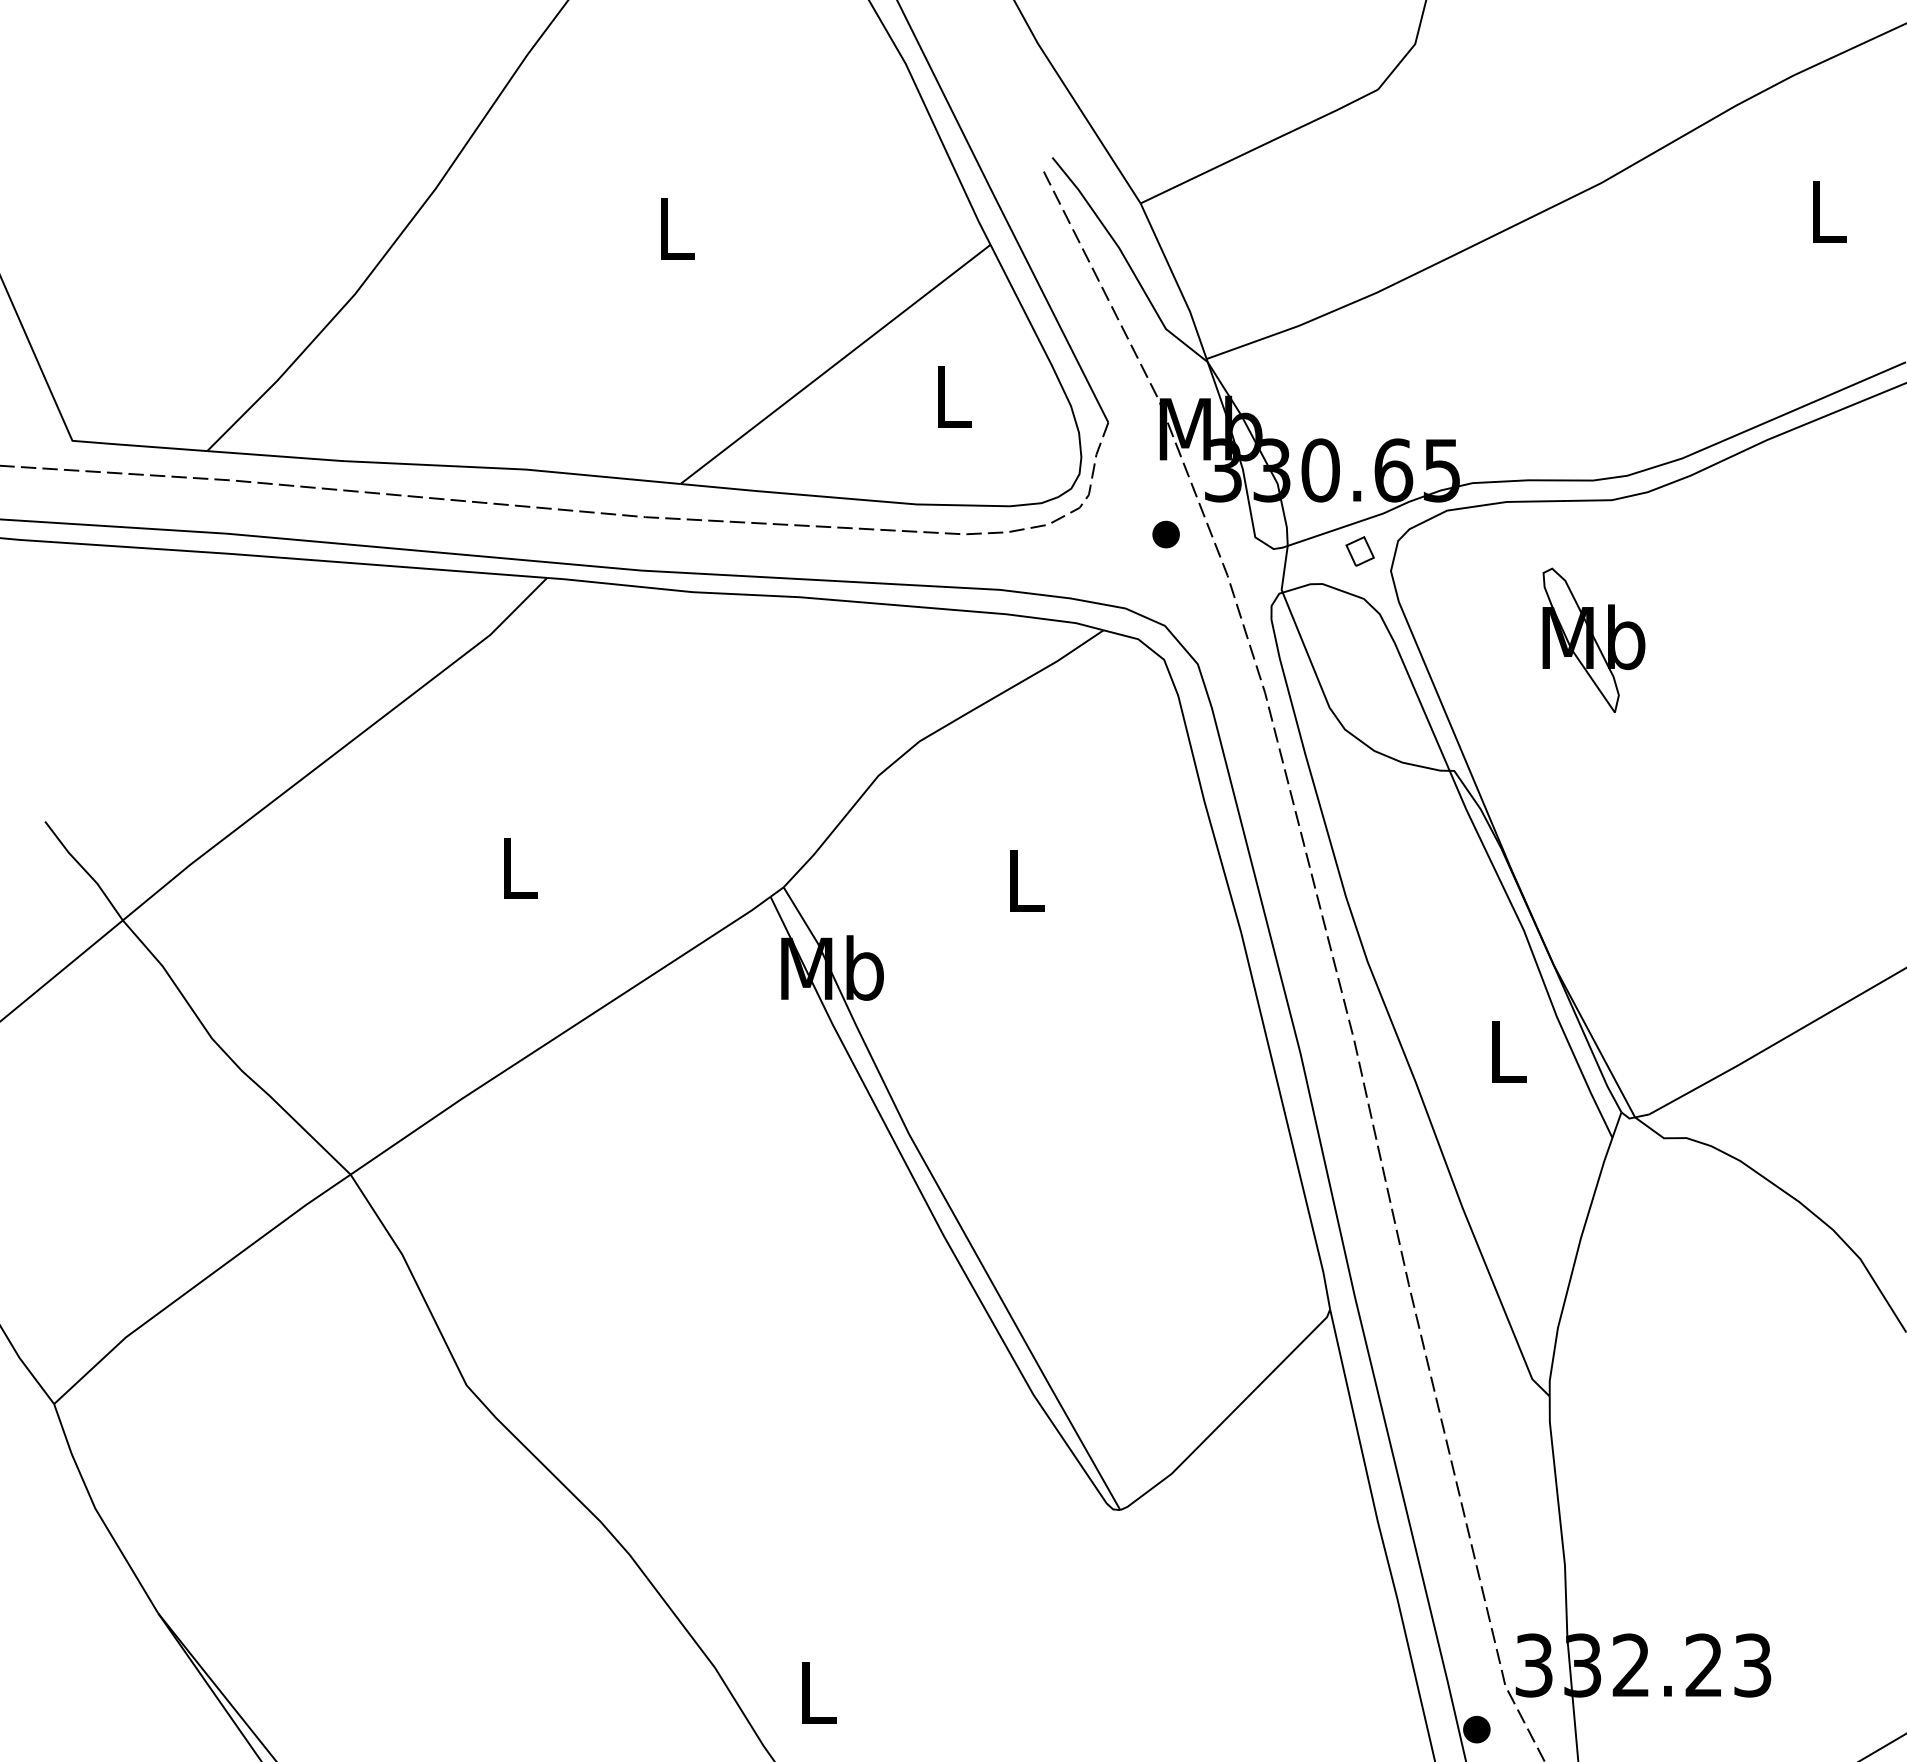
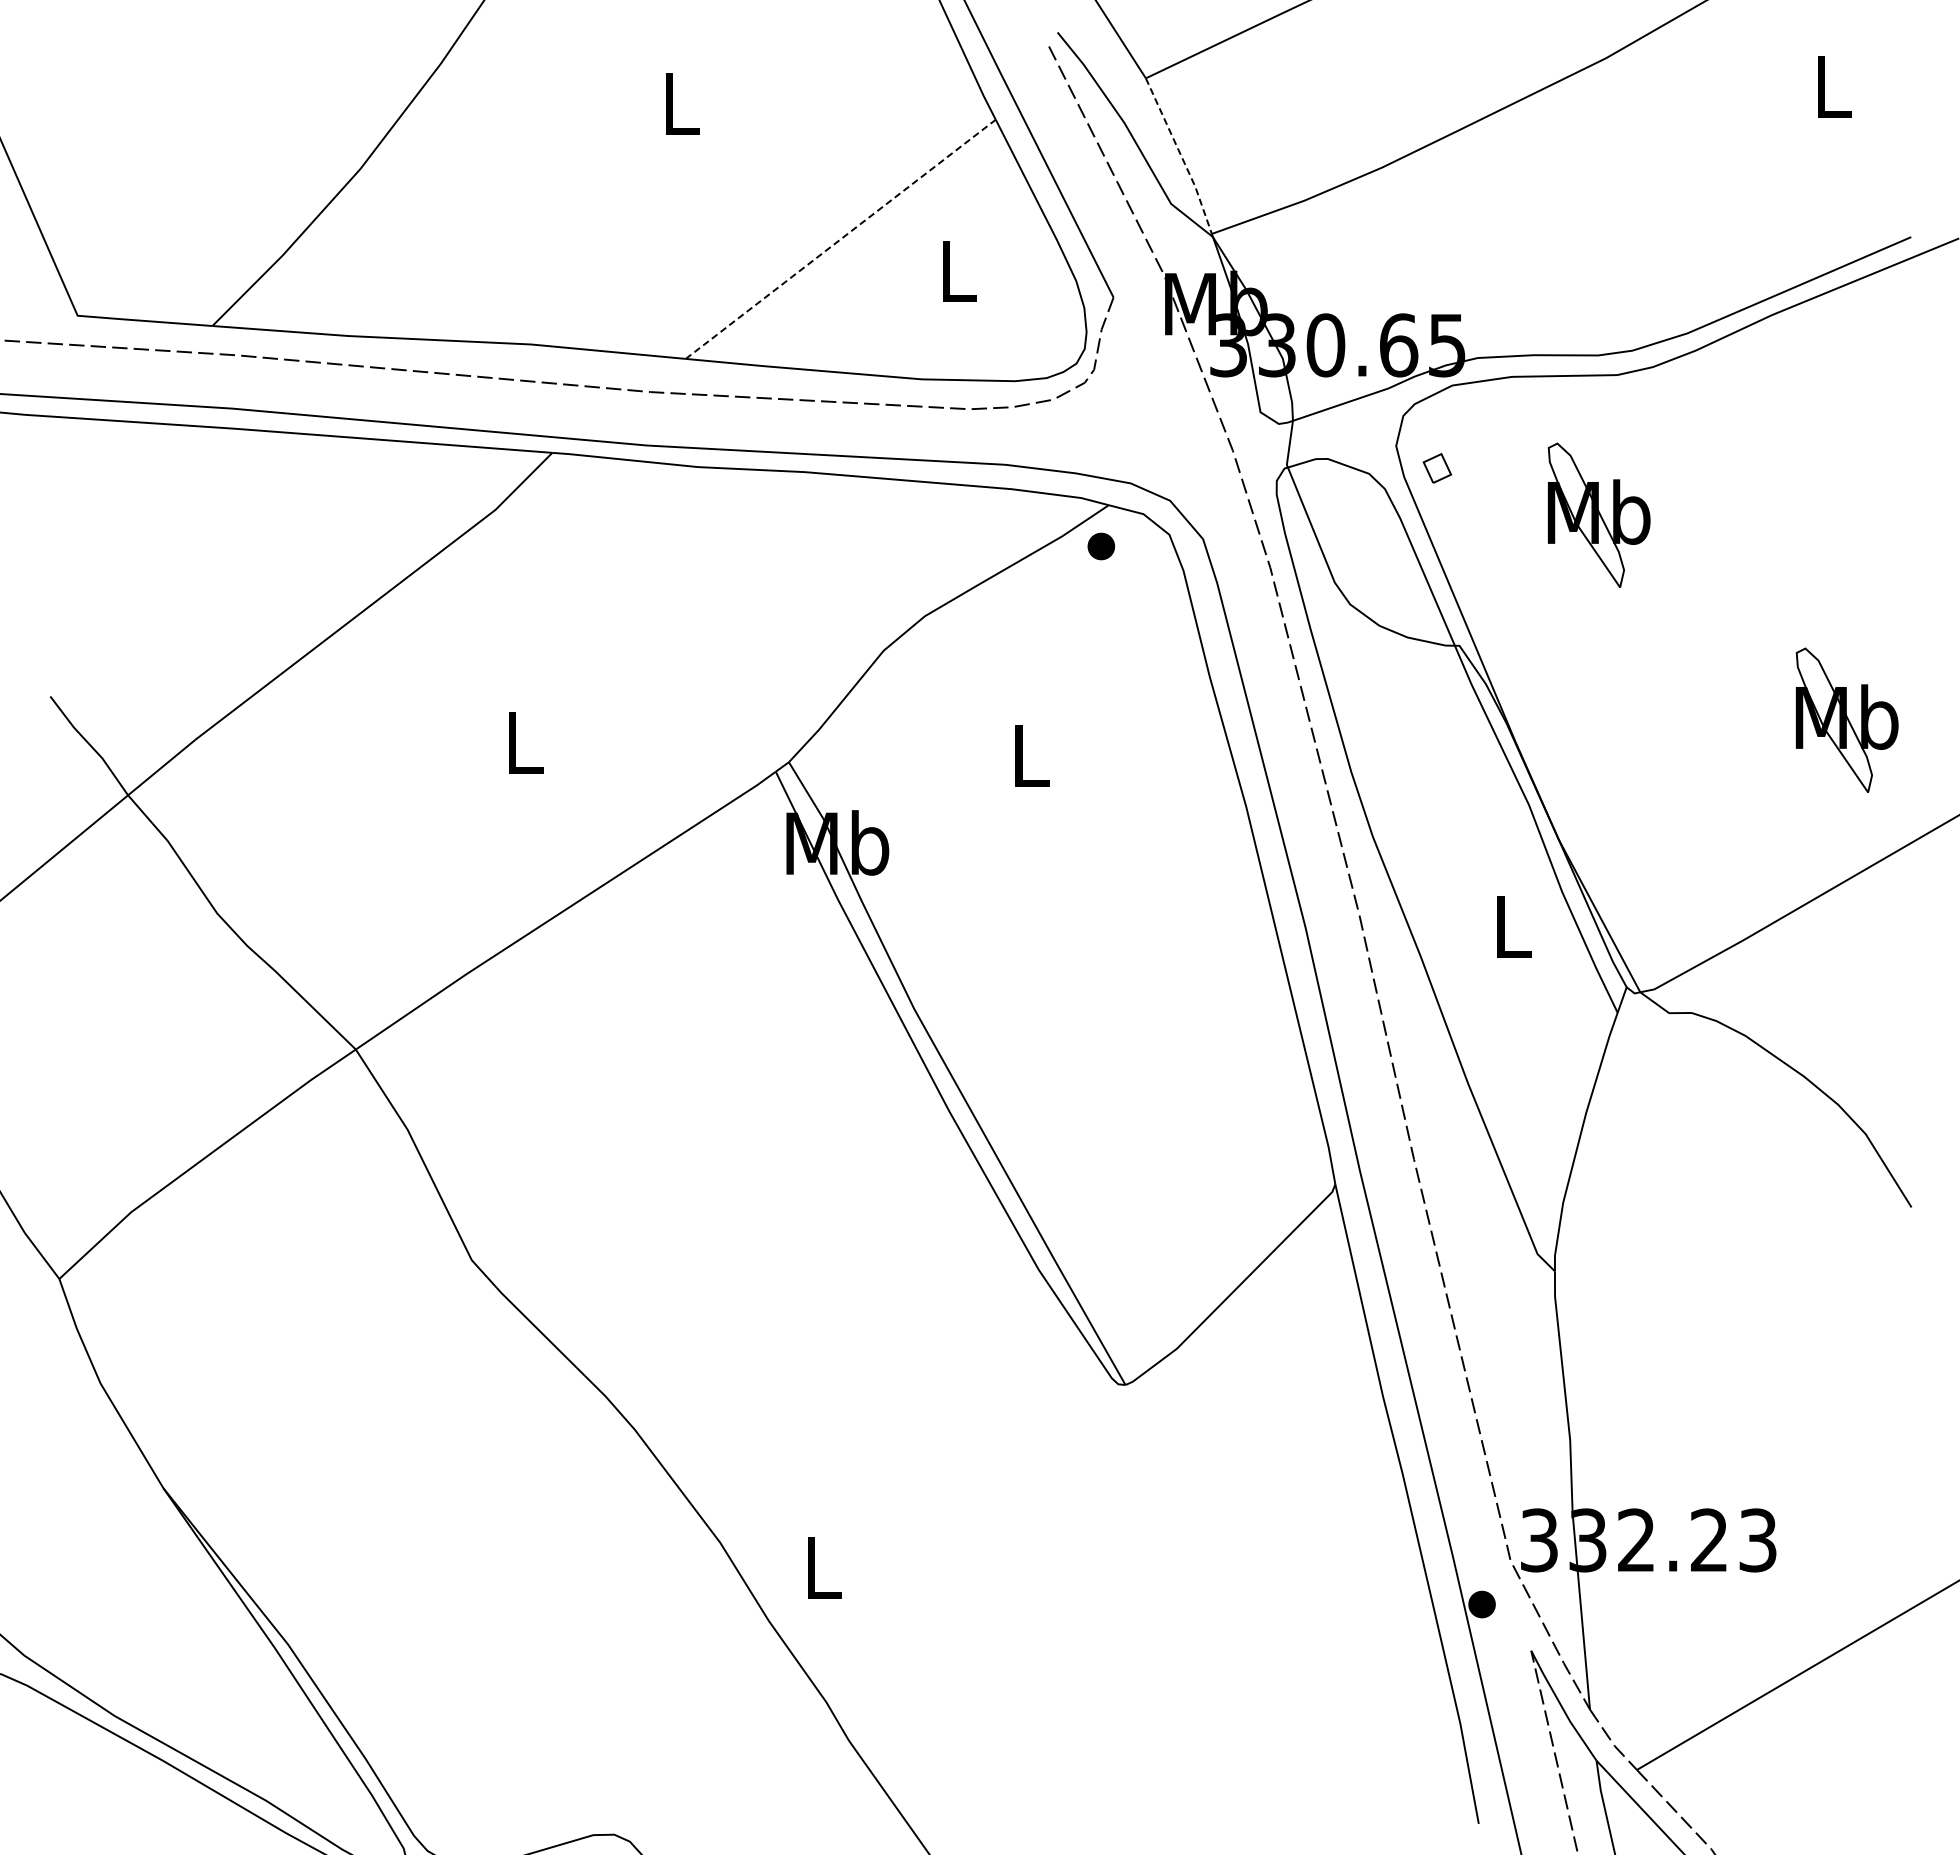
line: (1176, 281) -> (1181, 156), solid -> dashed
line: (835, 364) -> (840, 239), solid -> dashed
part: (1166, 534) -> (1101, 546), moved
part: (1360, 551) -> (1437, 468), moved
part: (1841, 844) -> (1846, 719), added

